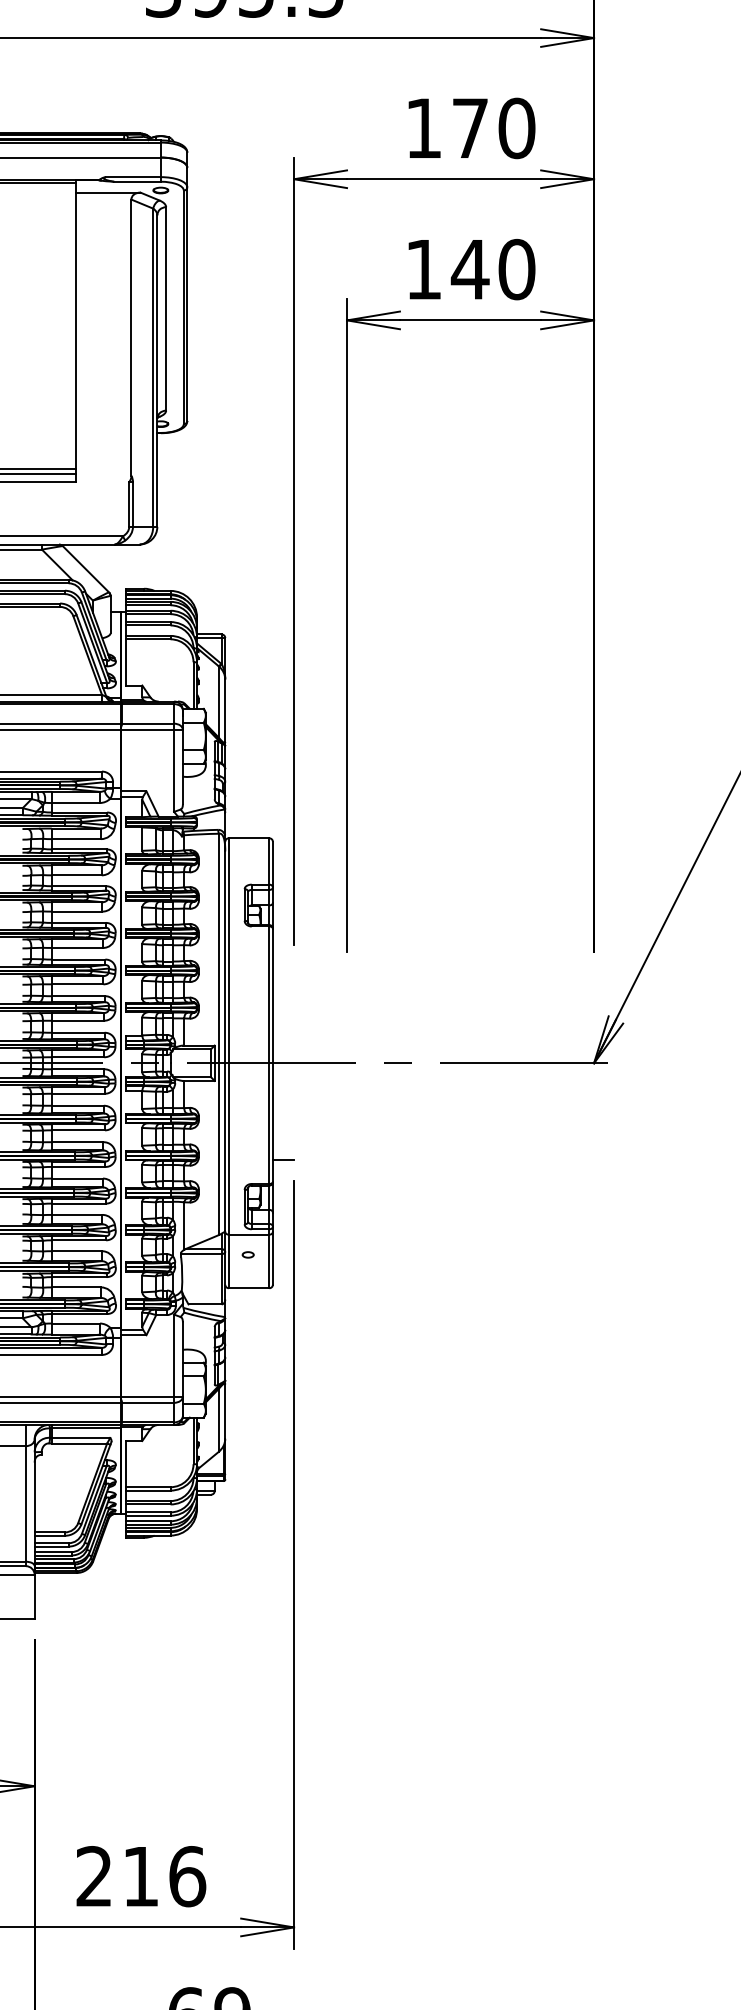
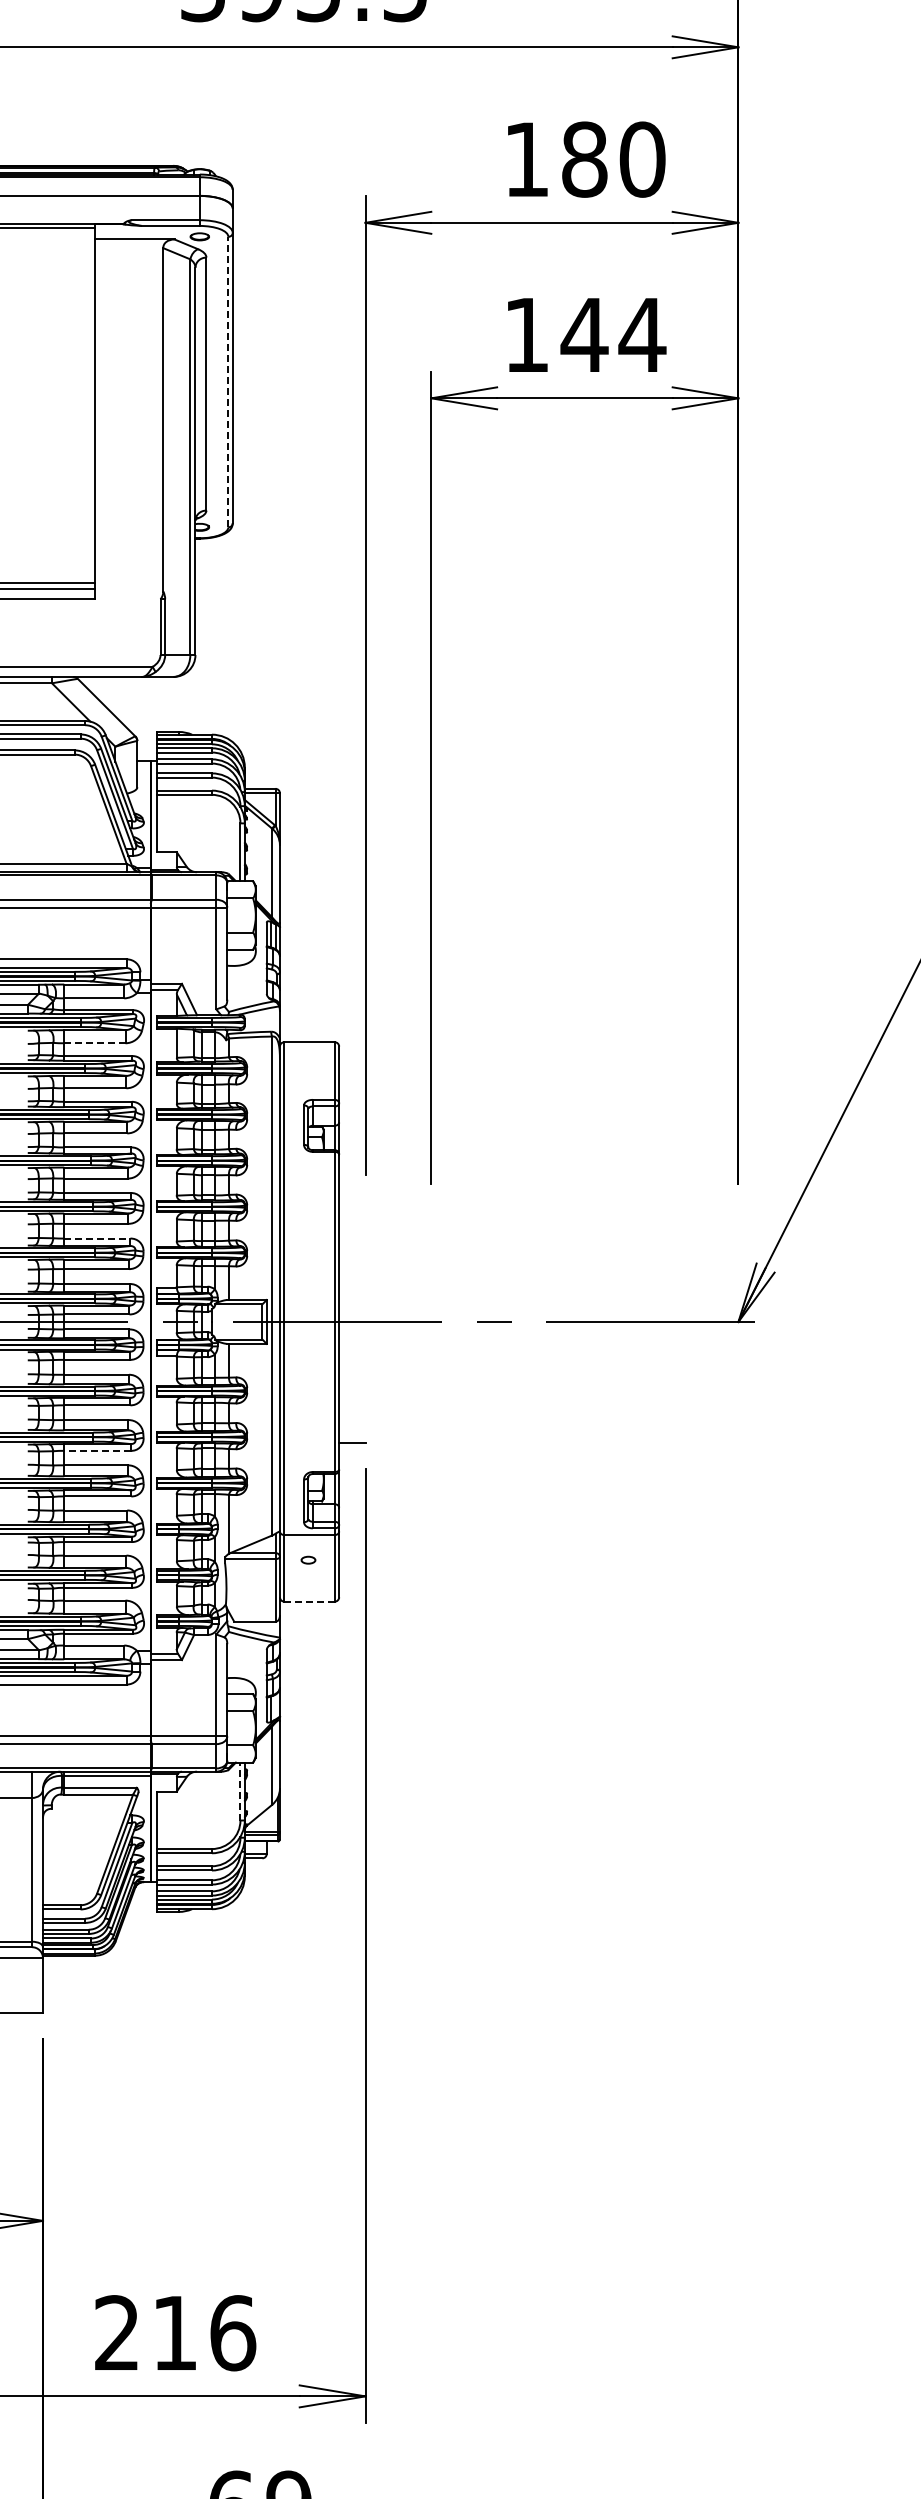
text: (470, 128) -> (584, 159), 170 -> 180
text: (516, 269) -> (642, 335), 140 -> 144
line: (183, 306) -> (228, 381), solid -> dashed
line: (76, 839) -> (94, 1043), solid -> dashed
line: (78, 996) -> (97, 1238), solid -> dashed
line: (78, 1166) -> (97, 1450), solid -> dashed
line: (249, 1288) -> (309, 1601), solid -> dashed
line: (193, 1440) -> (240, 1791), solid -> dashed

